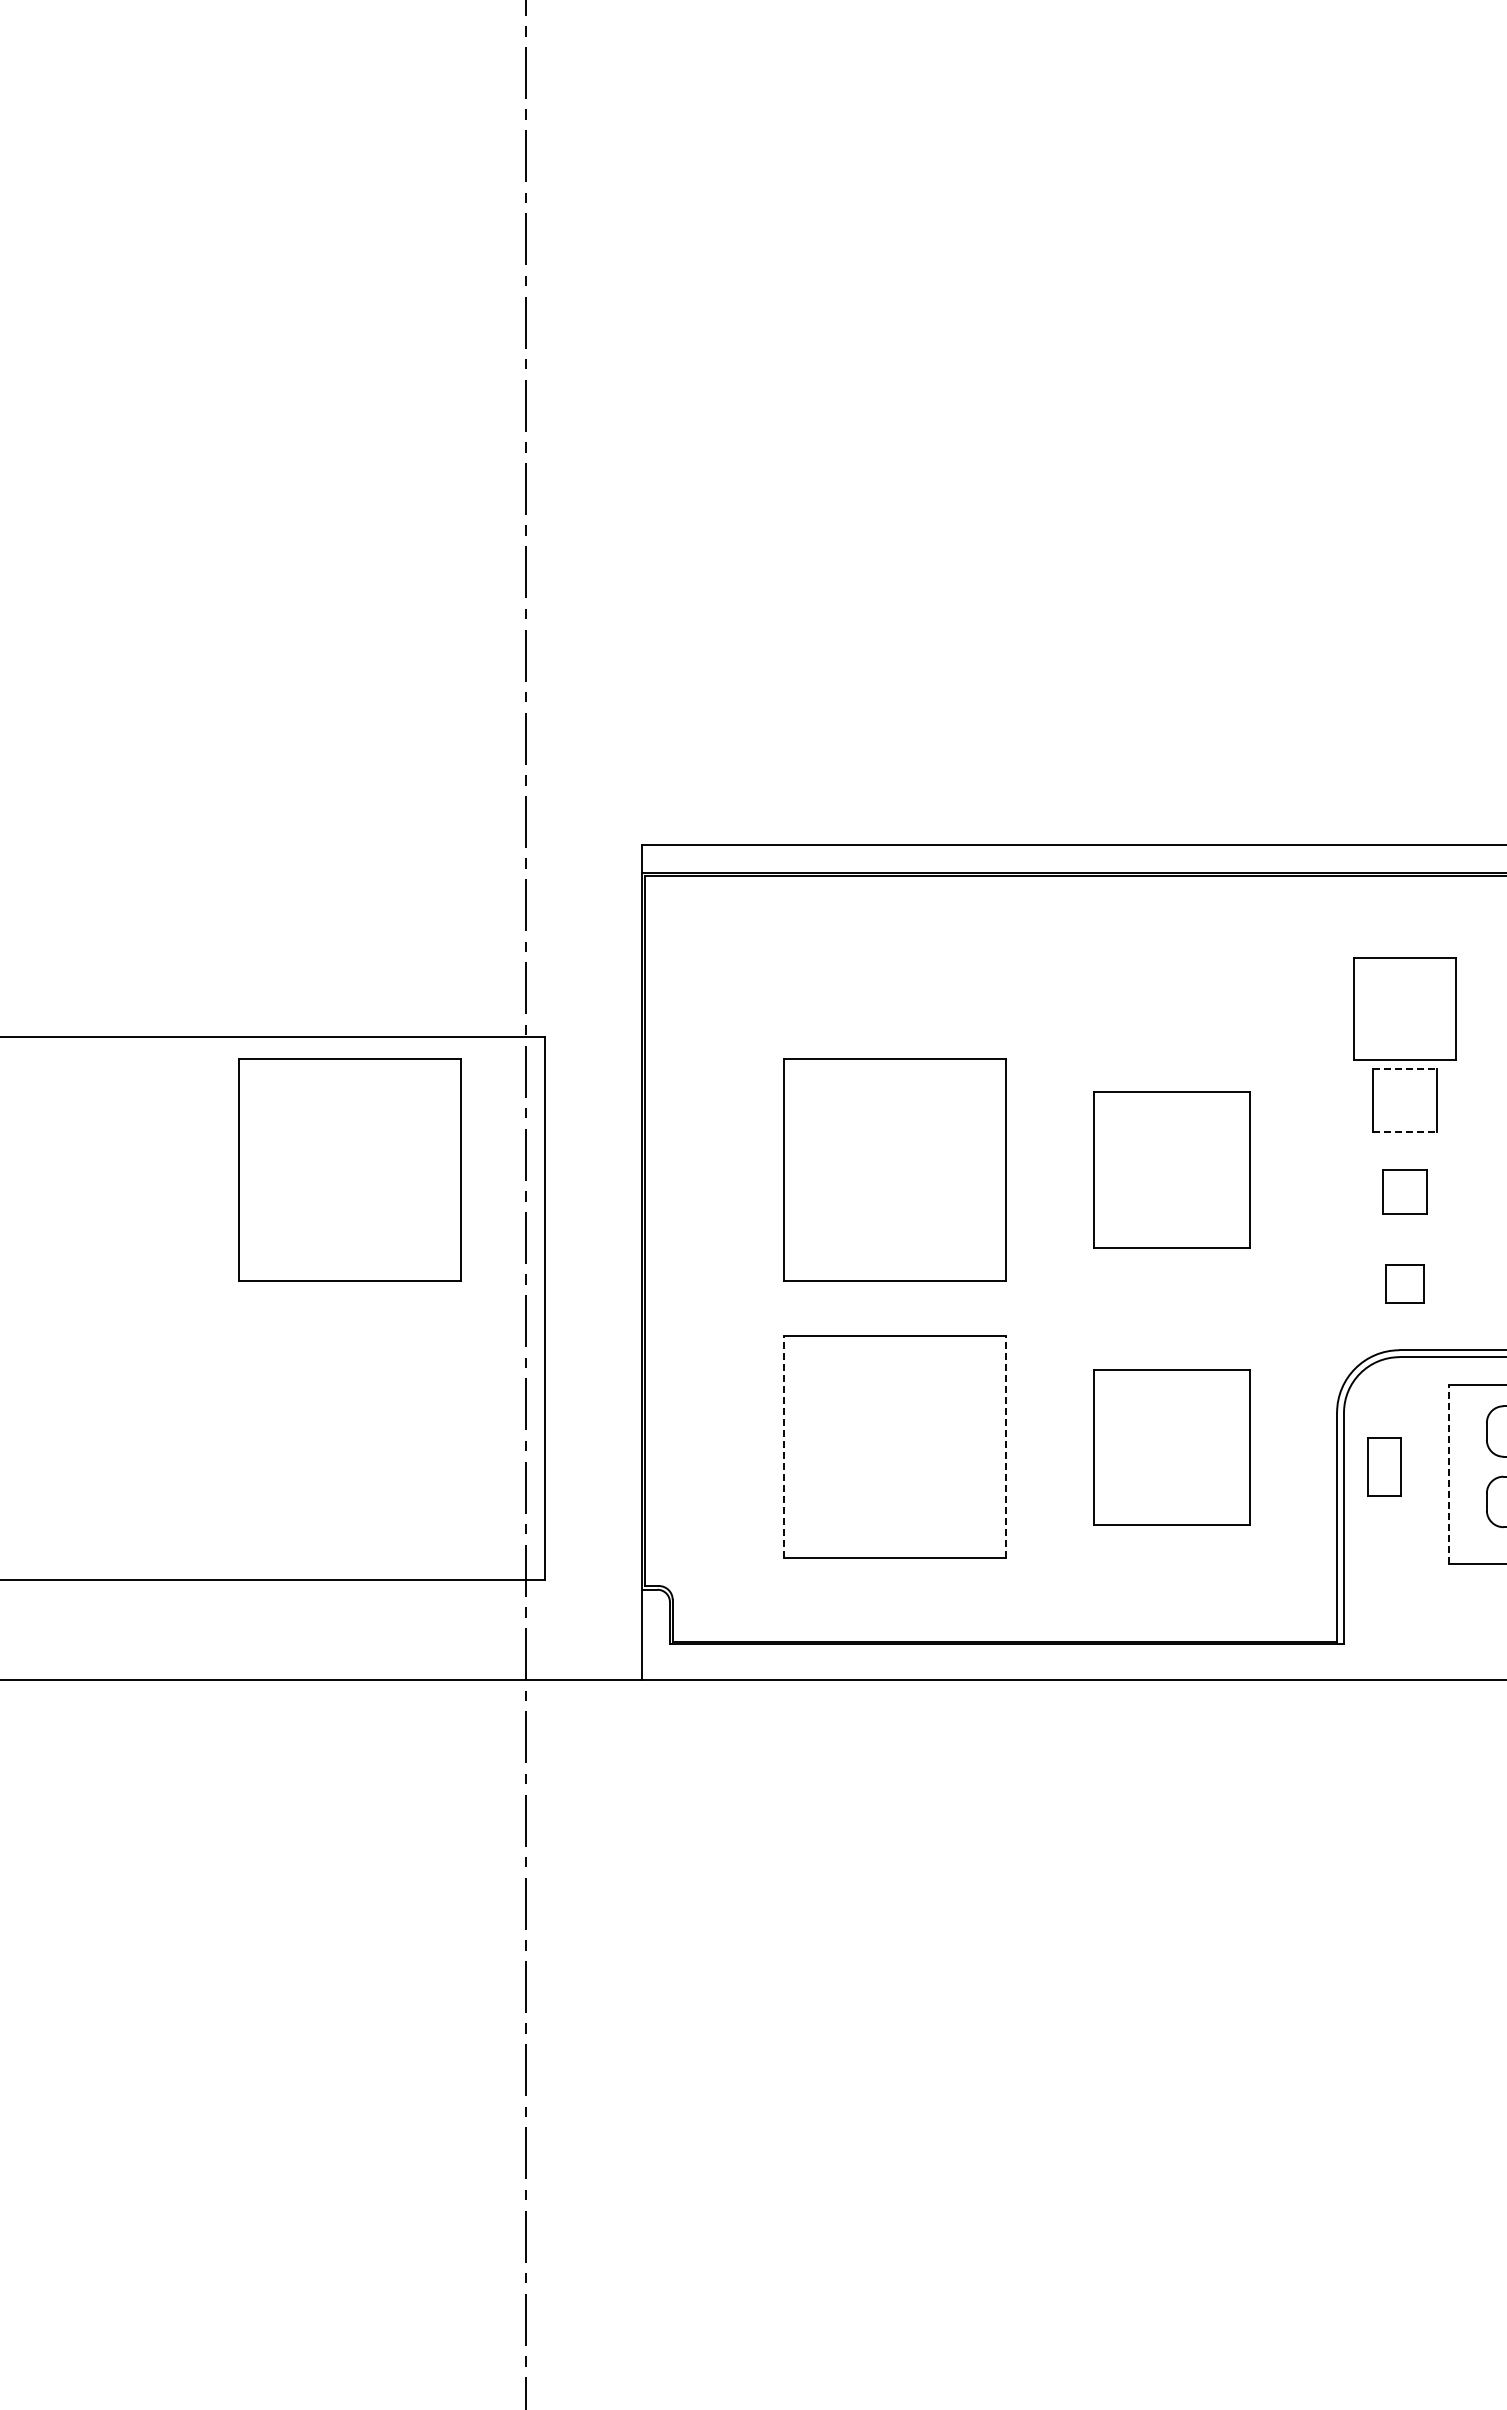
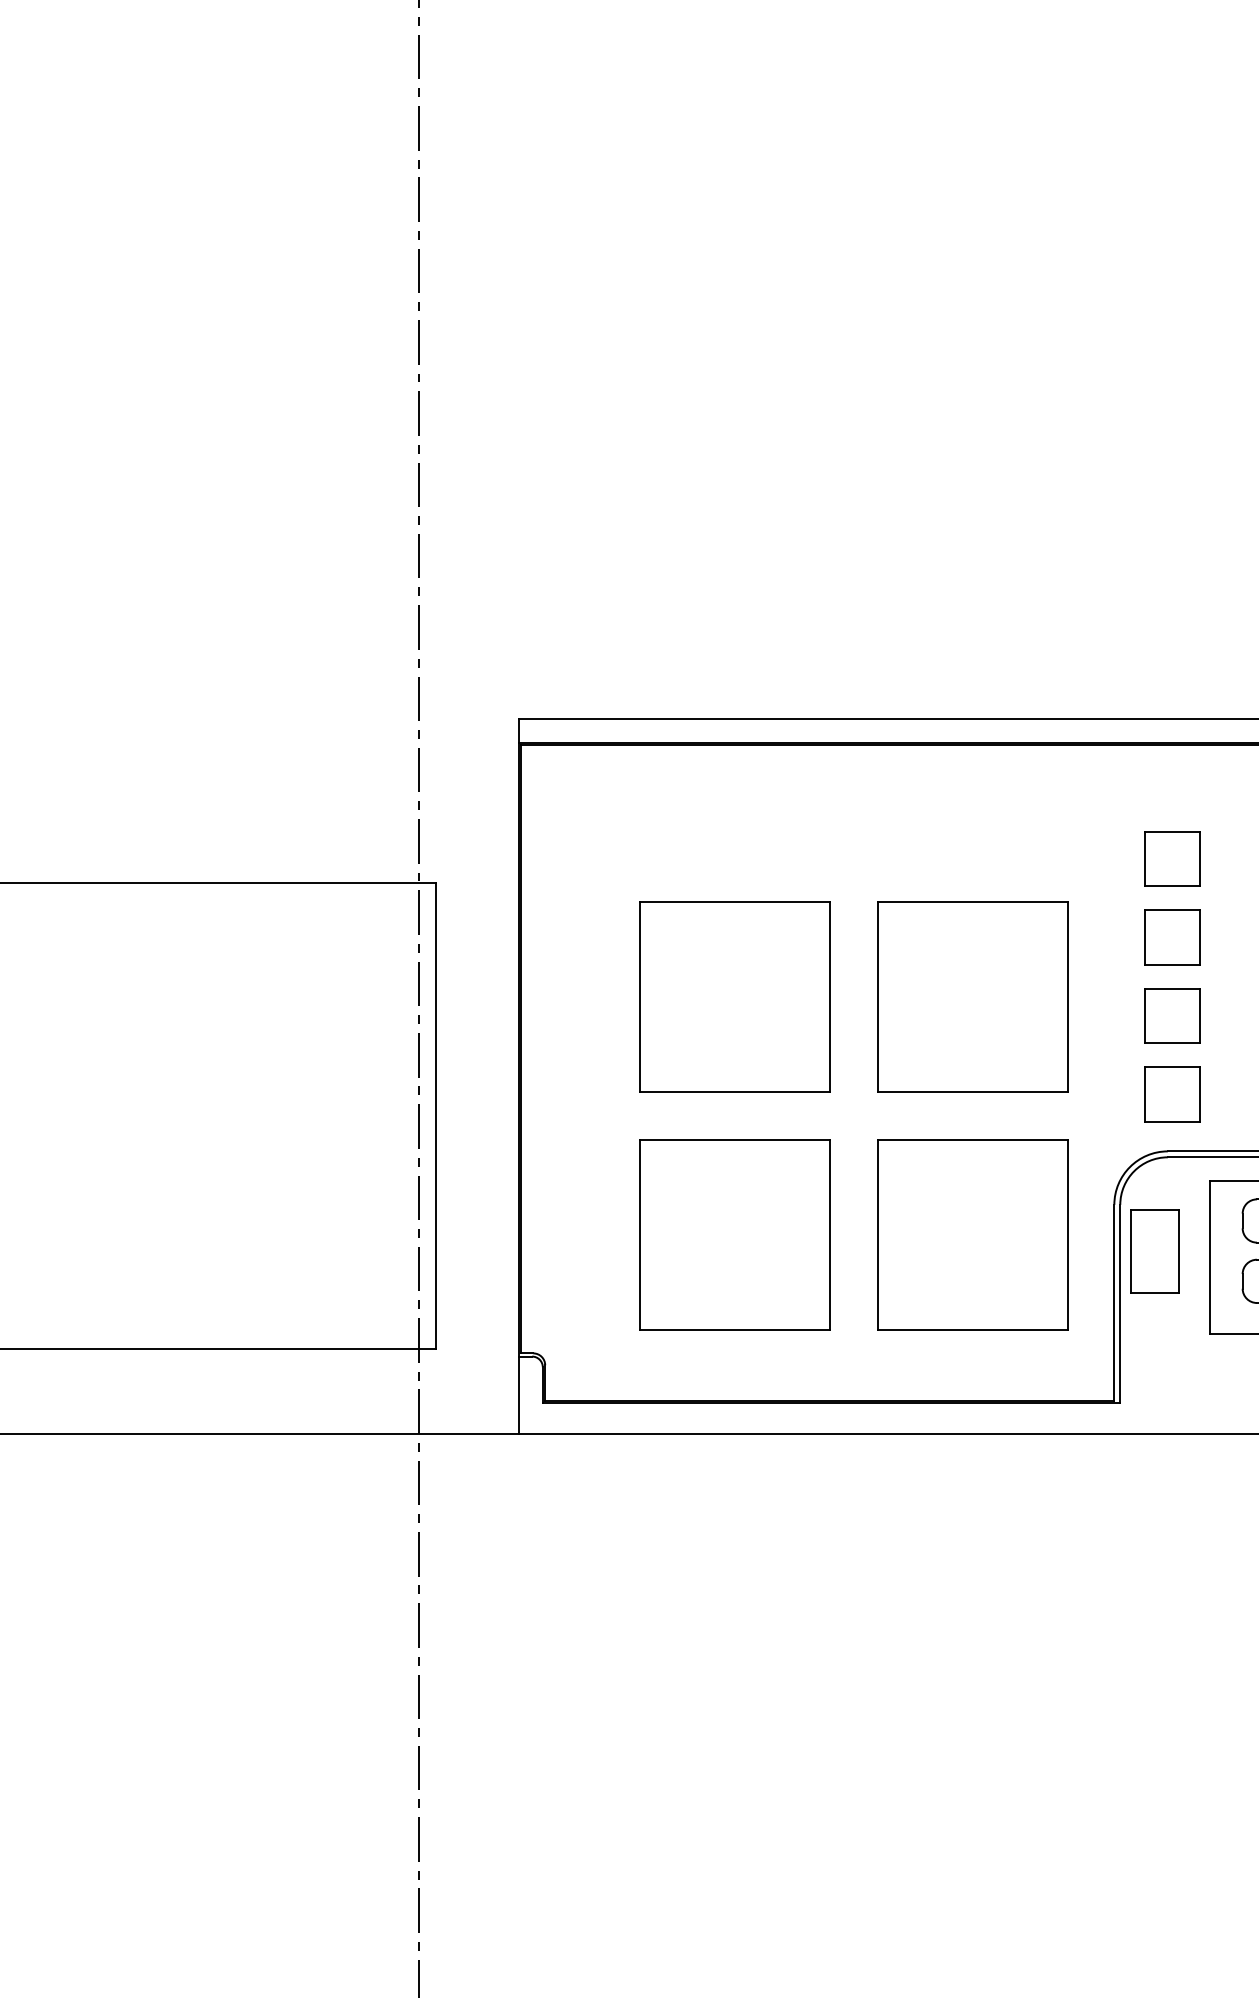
part: (1404, 1008) -> (1172, 858), size x0.62
line: (1405, 1068) -> (1172, 910), dashed -> solid
line: (1405, 1132) -> (1172, 964), dashed -> solid
part: (349, 1169) -> (268, 996), removed
part: (1171, 1169) -> (972, 996), size x1.43
part: (1404, 1191) -> (1172, 1015), size x1.43
part: (1404, 1283) -> (1172, 1094), size x1.67
part: (1171, 1446) -> (972, 1233), size x1.43
line: (783, 1447) -> (640, 1234), dashed -> solid
line: (1005, 1447) -> (830, 1234), dashed -> solid
part: (1384, 1466) -> (1154, 1250), size x1.67
line: (1448, 1473) -> (1209, 1256), dashed -> solid

